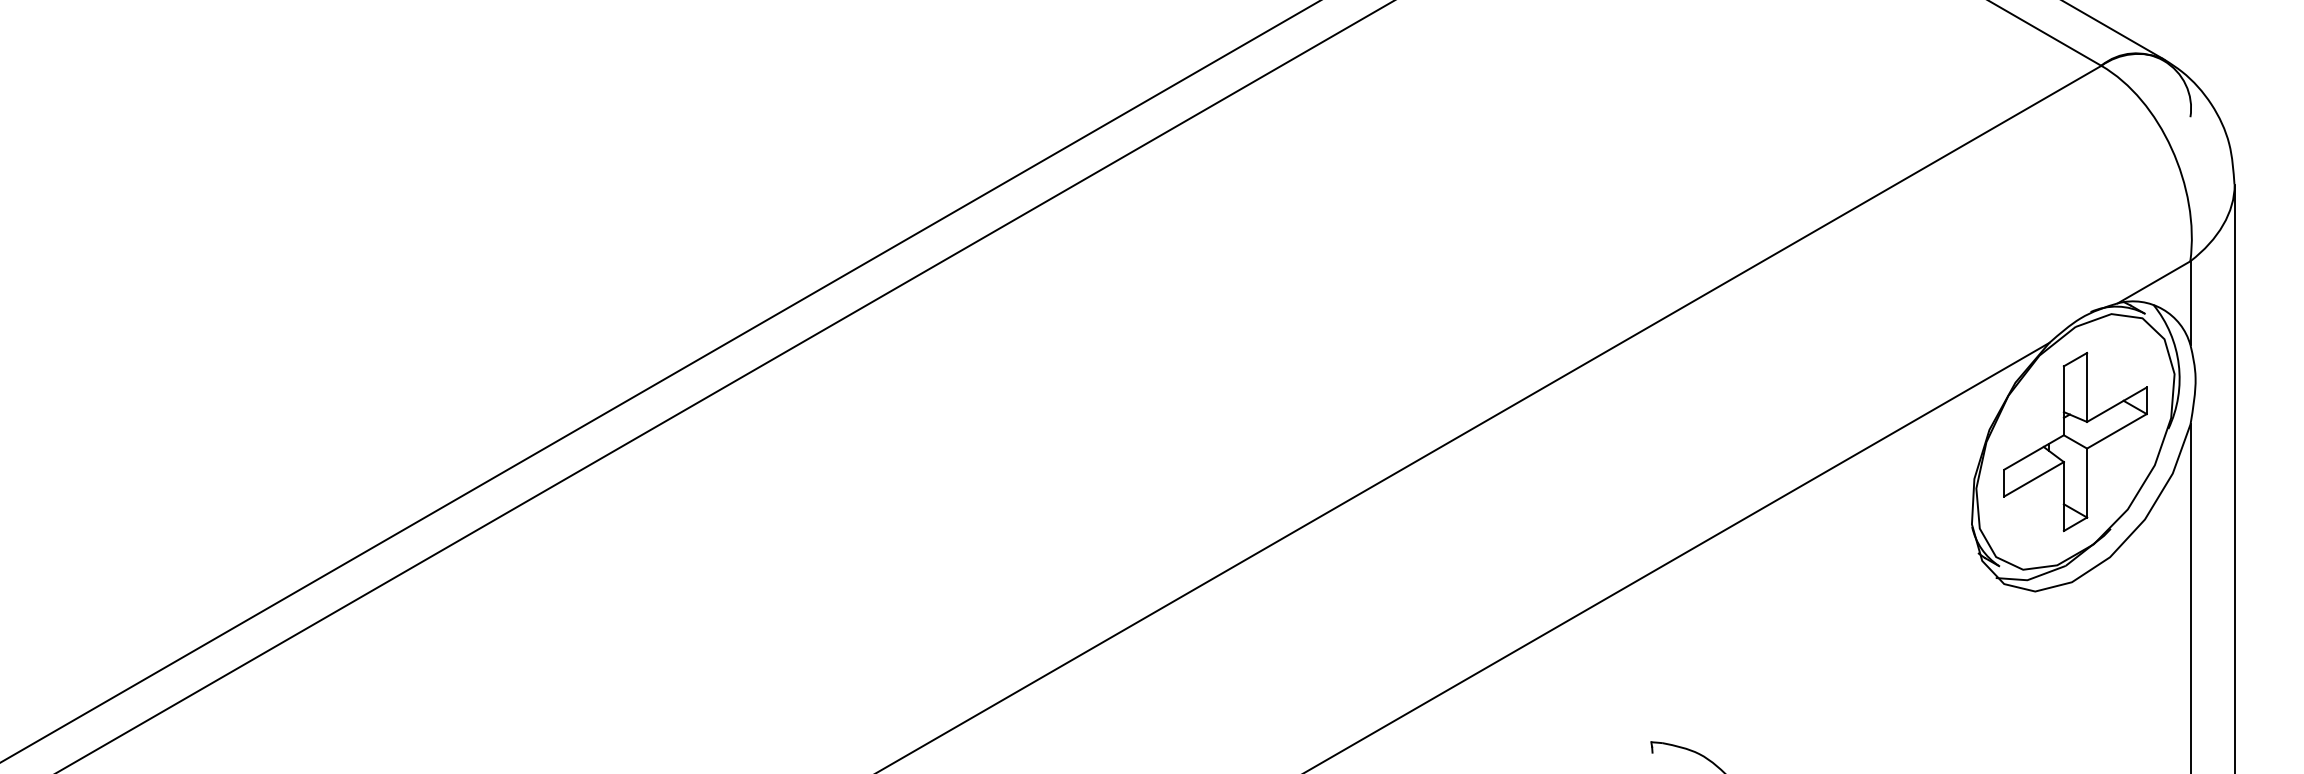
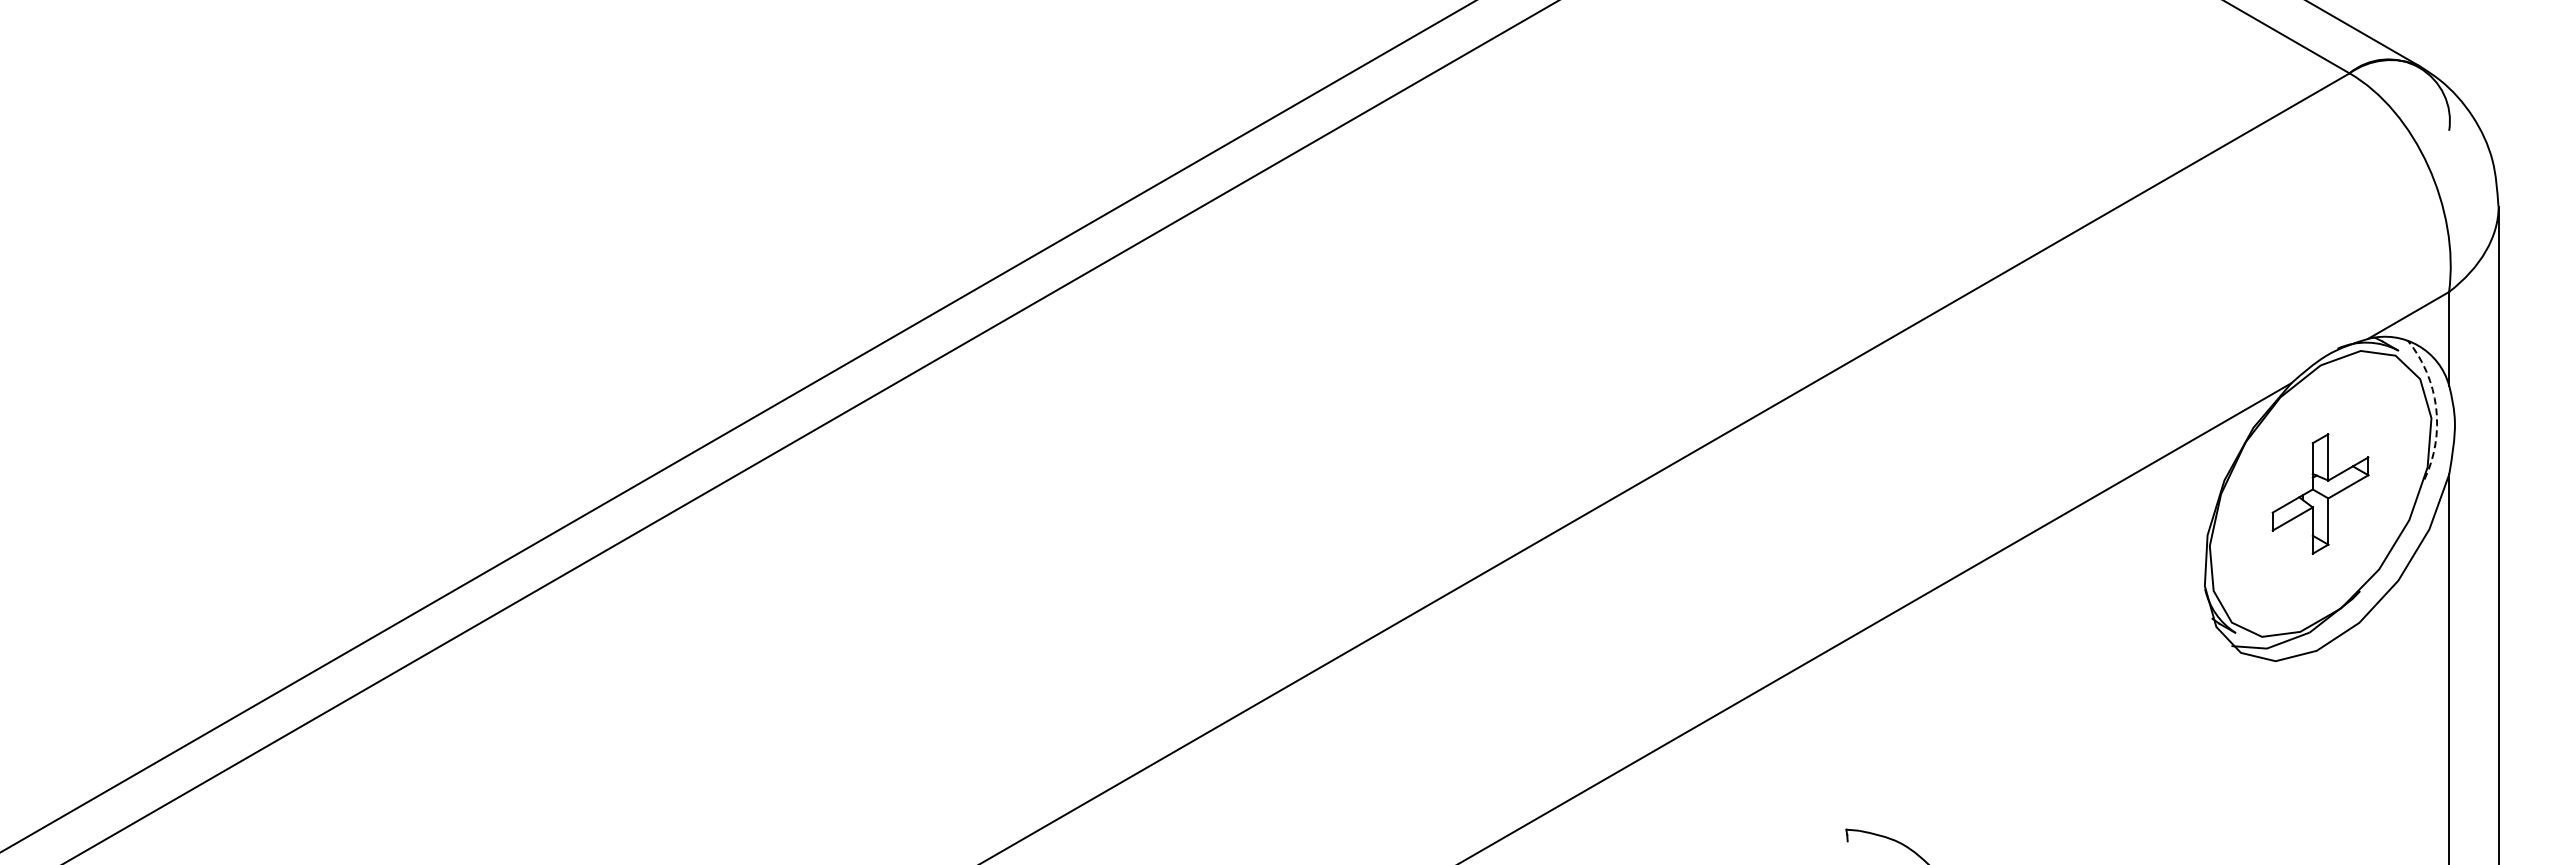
arc: (2179, 364) -> (2436, 407), solid -> dashed
part: (2075, 441) -> (2320, 493), size x0.6

